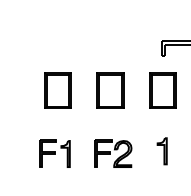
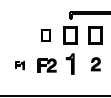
part: (56, 90) -> (20, 35), removed
part: (109, 90) -> (45, 35), size x0.7
part: (162, 151) -> (70, 64), size x1.6
part: (54, 154) -> (19, 65), size x0.6

